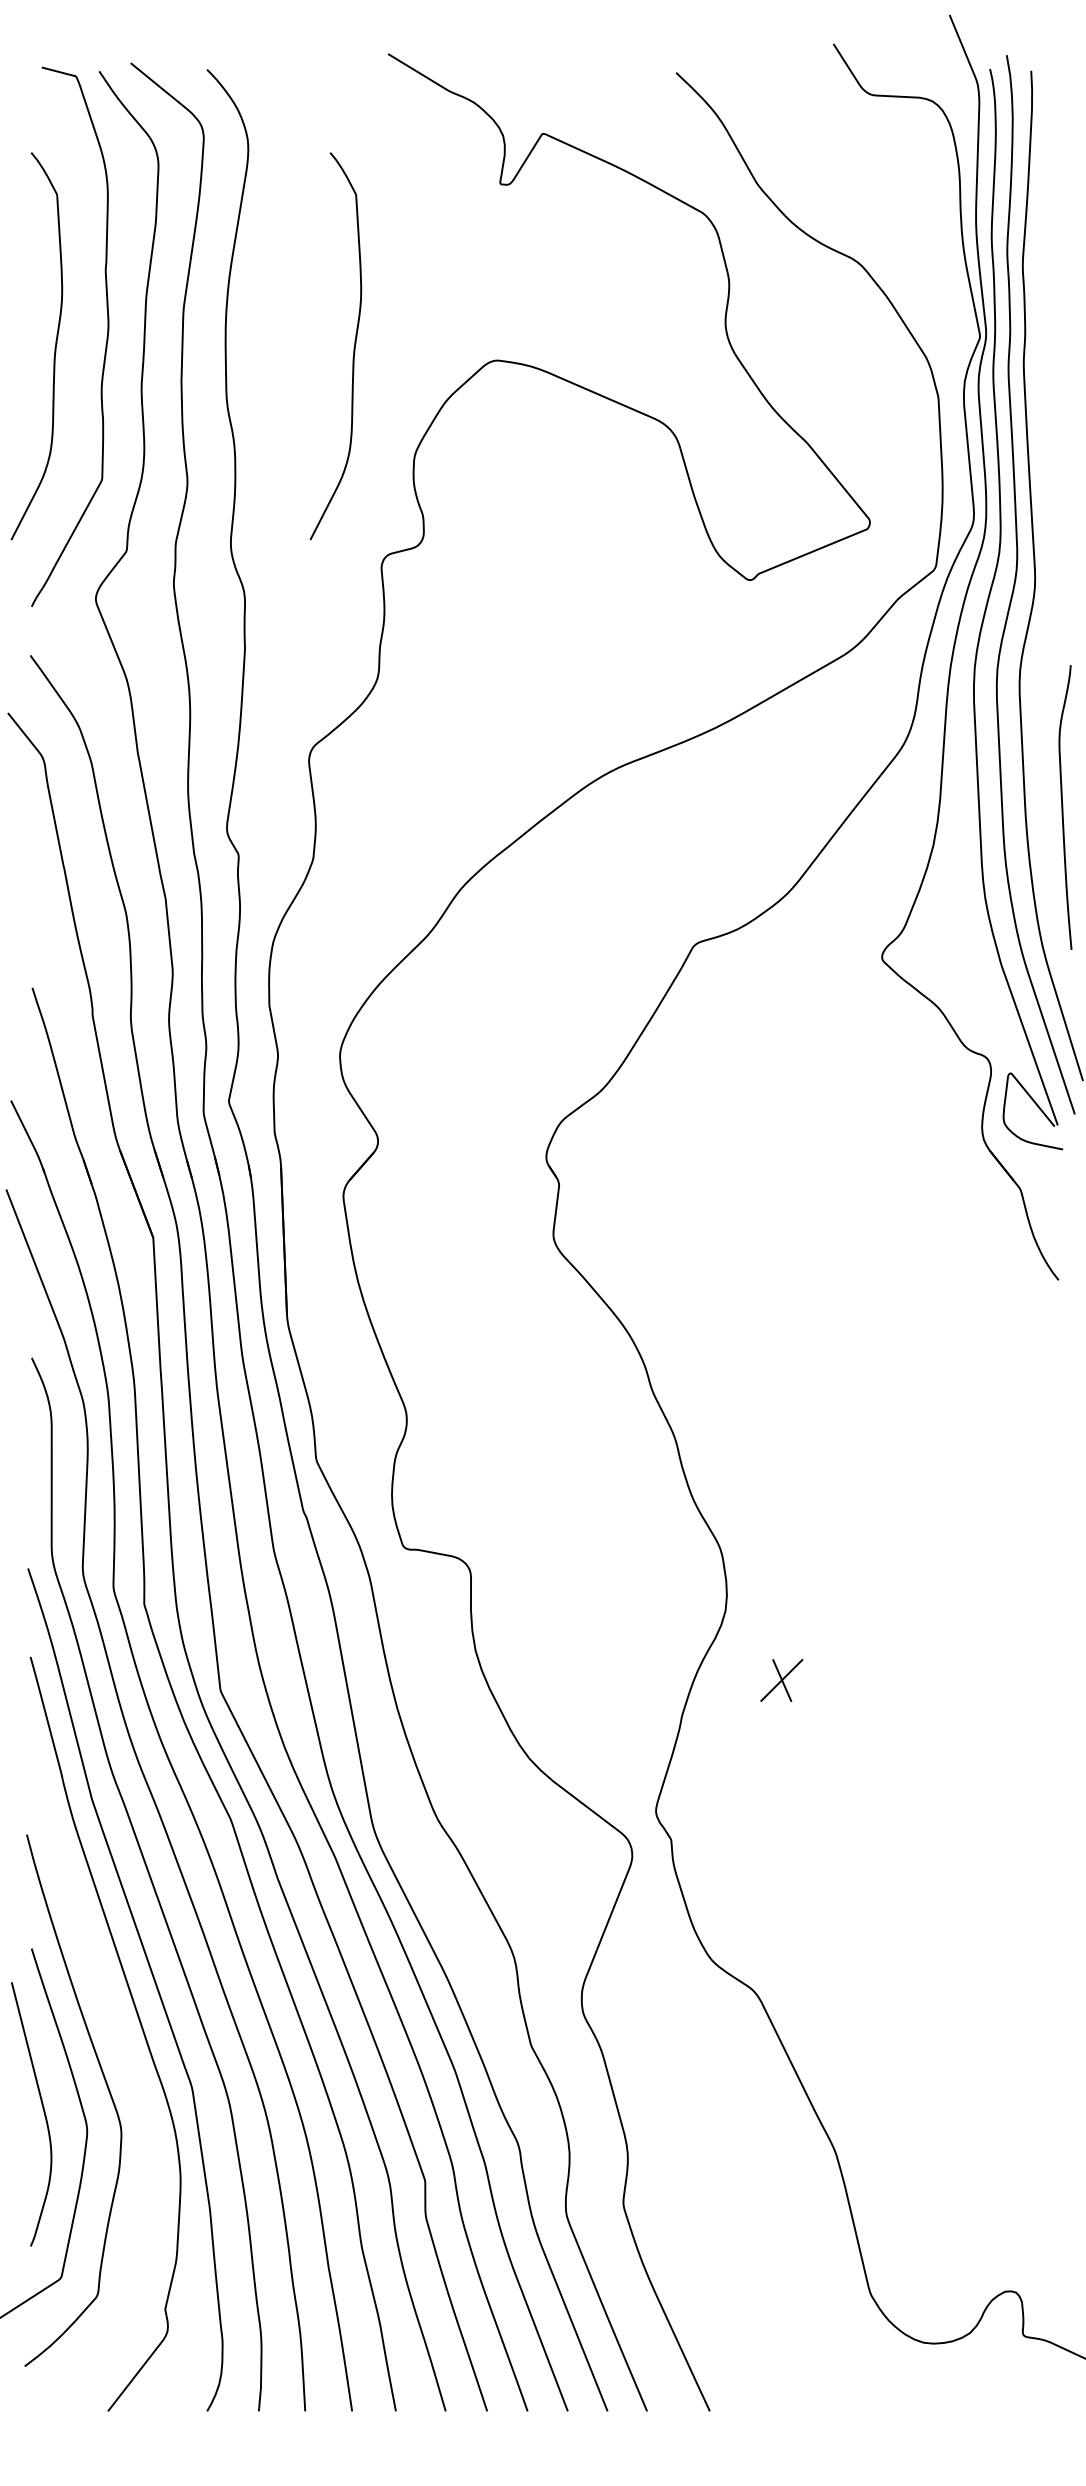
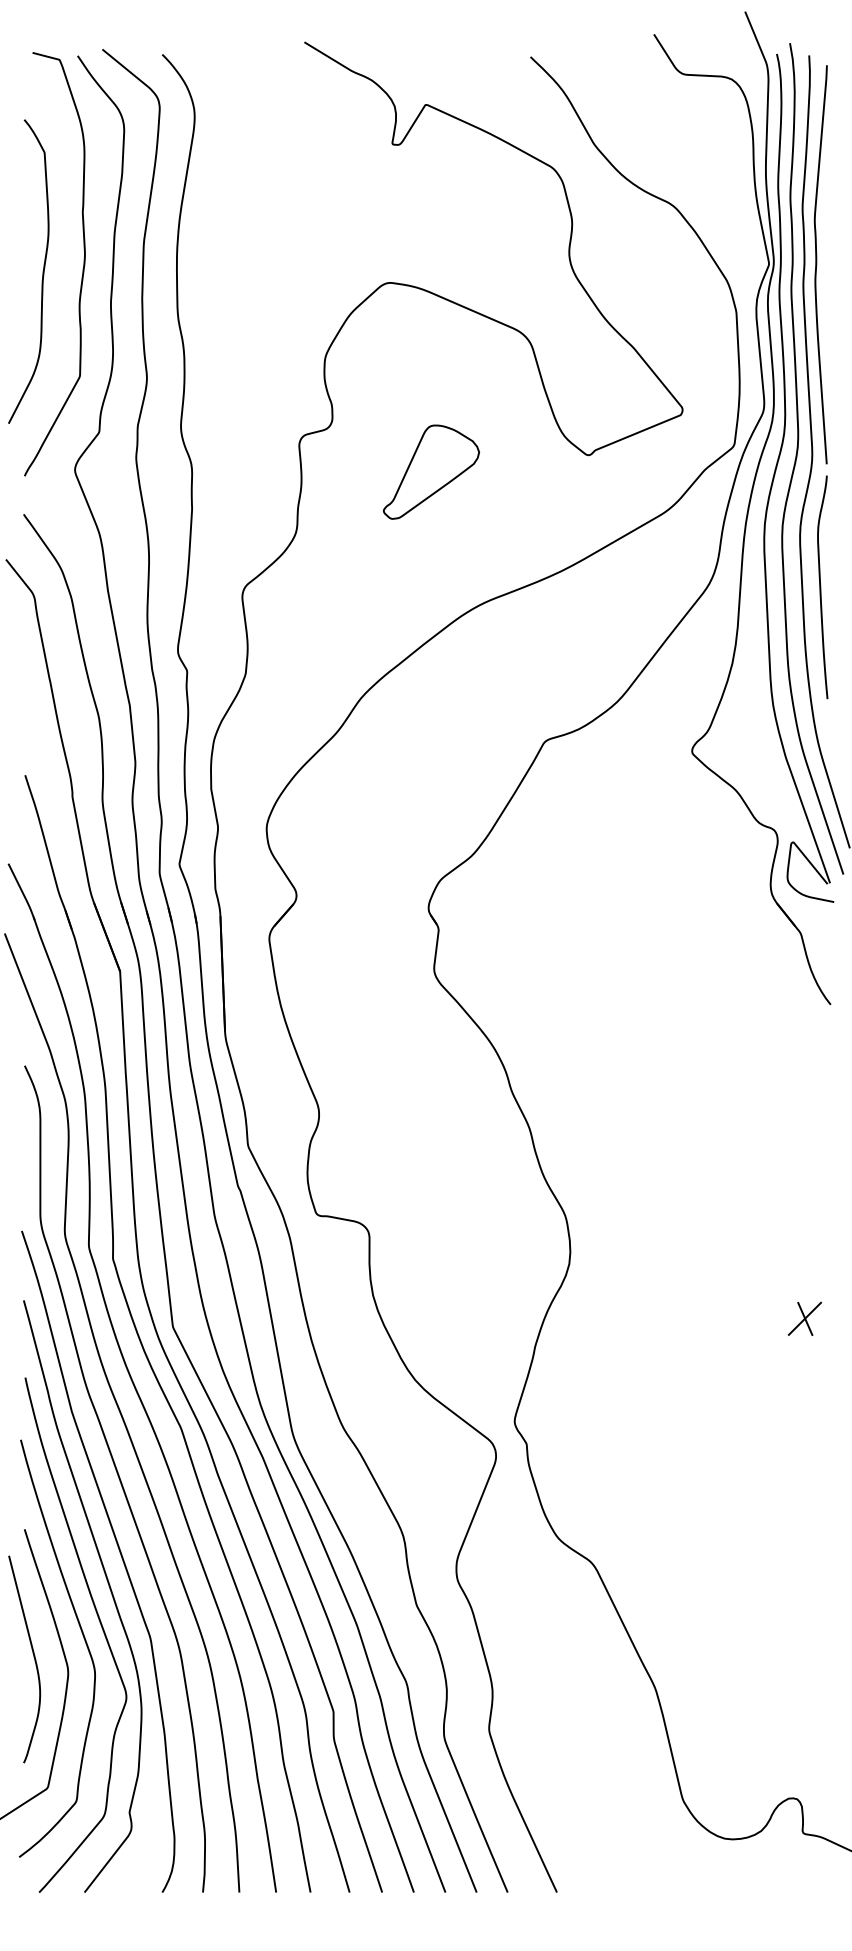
curve: (1041, 337) -> (817, 264), added
curve: (353, 347) -> (277, 272), removed
part: (549, 601) -> (431, 471), added
curve: (1063, 807) -> (821, 587), moved
part: (781, 1679) -> (804, 1318), moved
curve: (127, 2068) -> (99, 1623), added

